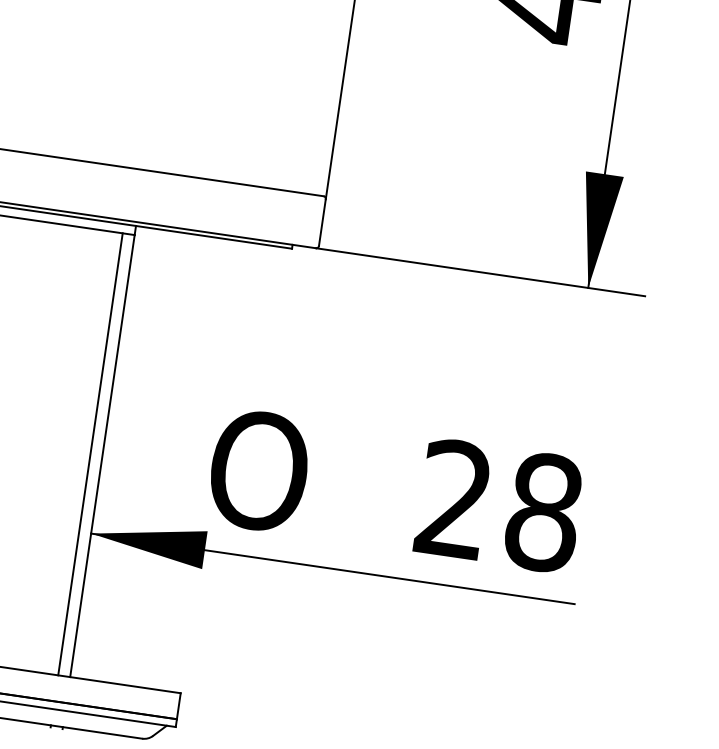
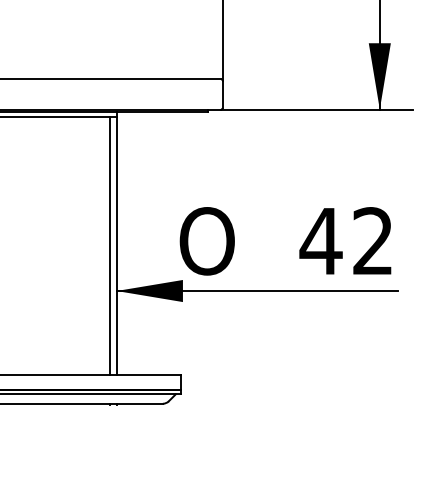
text: (498, 506) -> (346, 241), 28 -> 42

